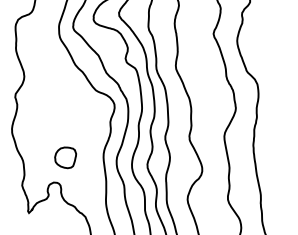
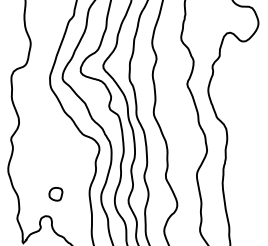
part: (65, 158) -> (55, 194), size x0.7

